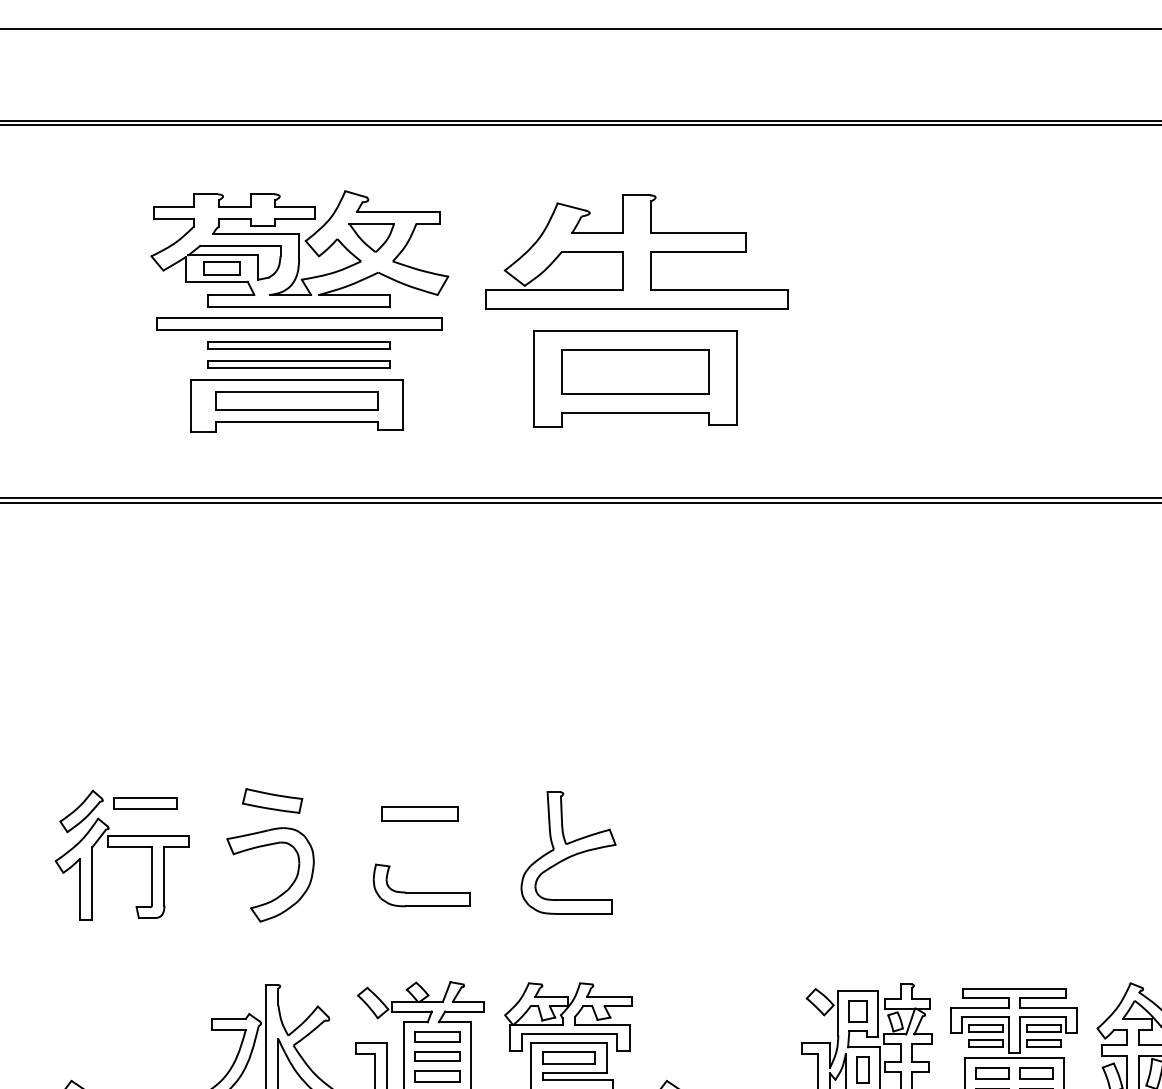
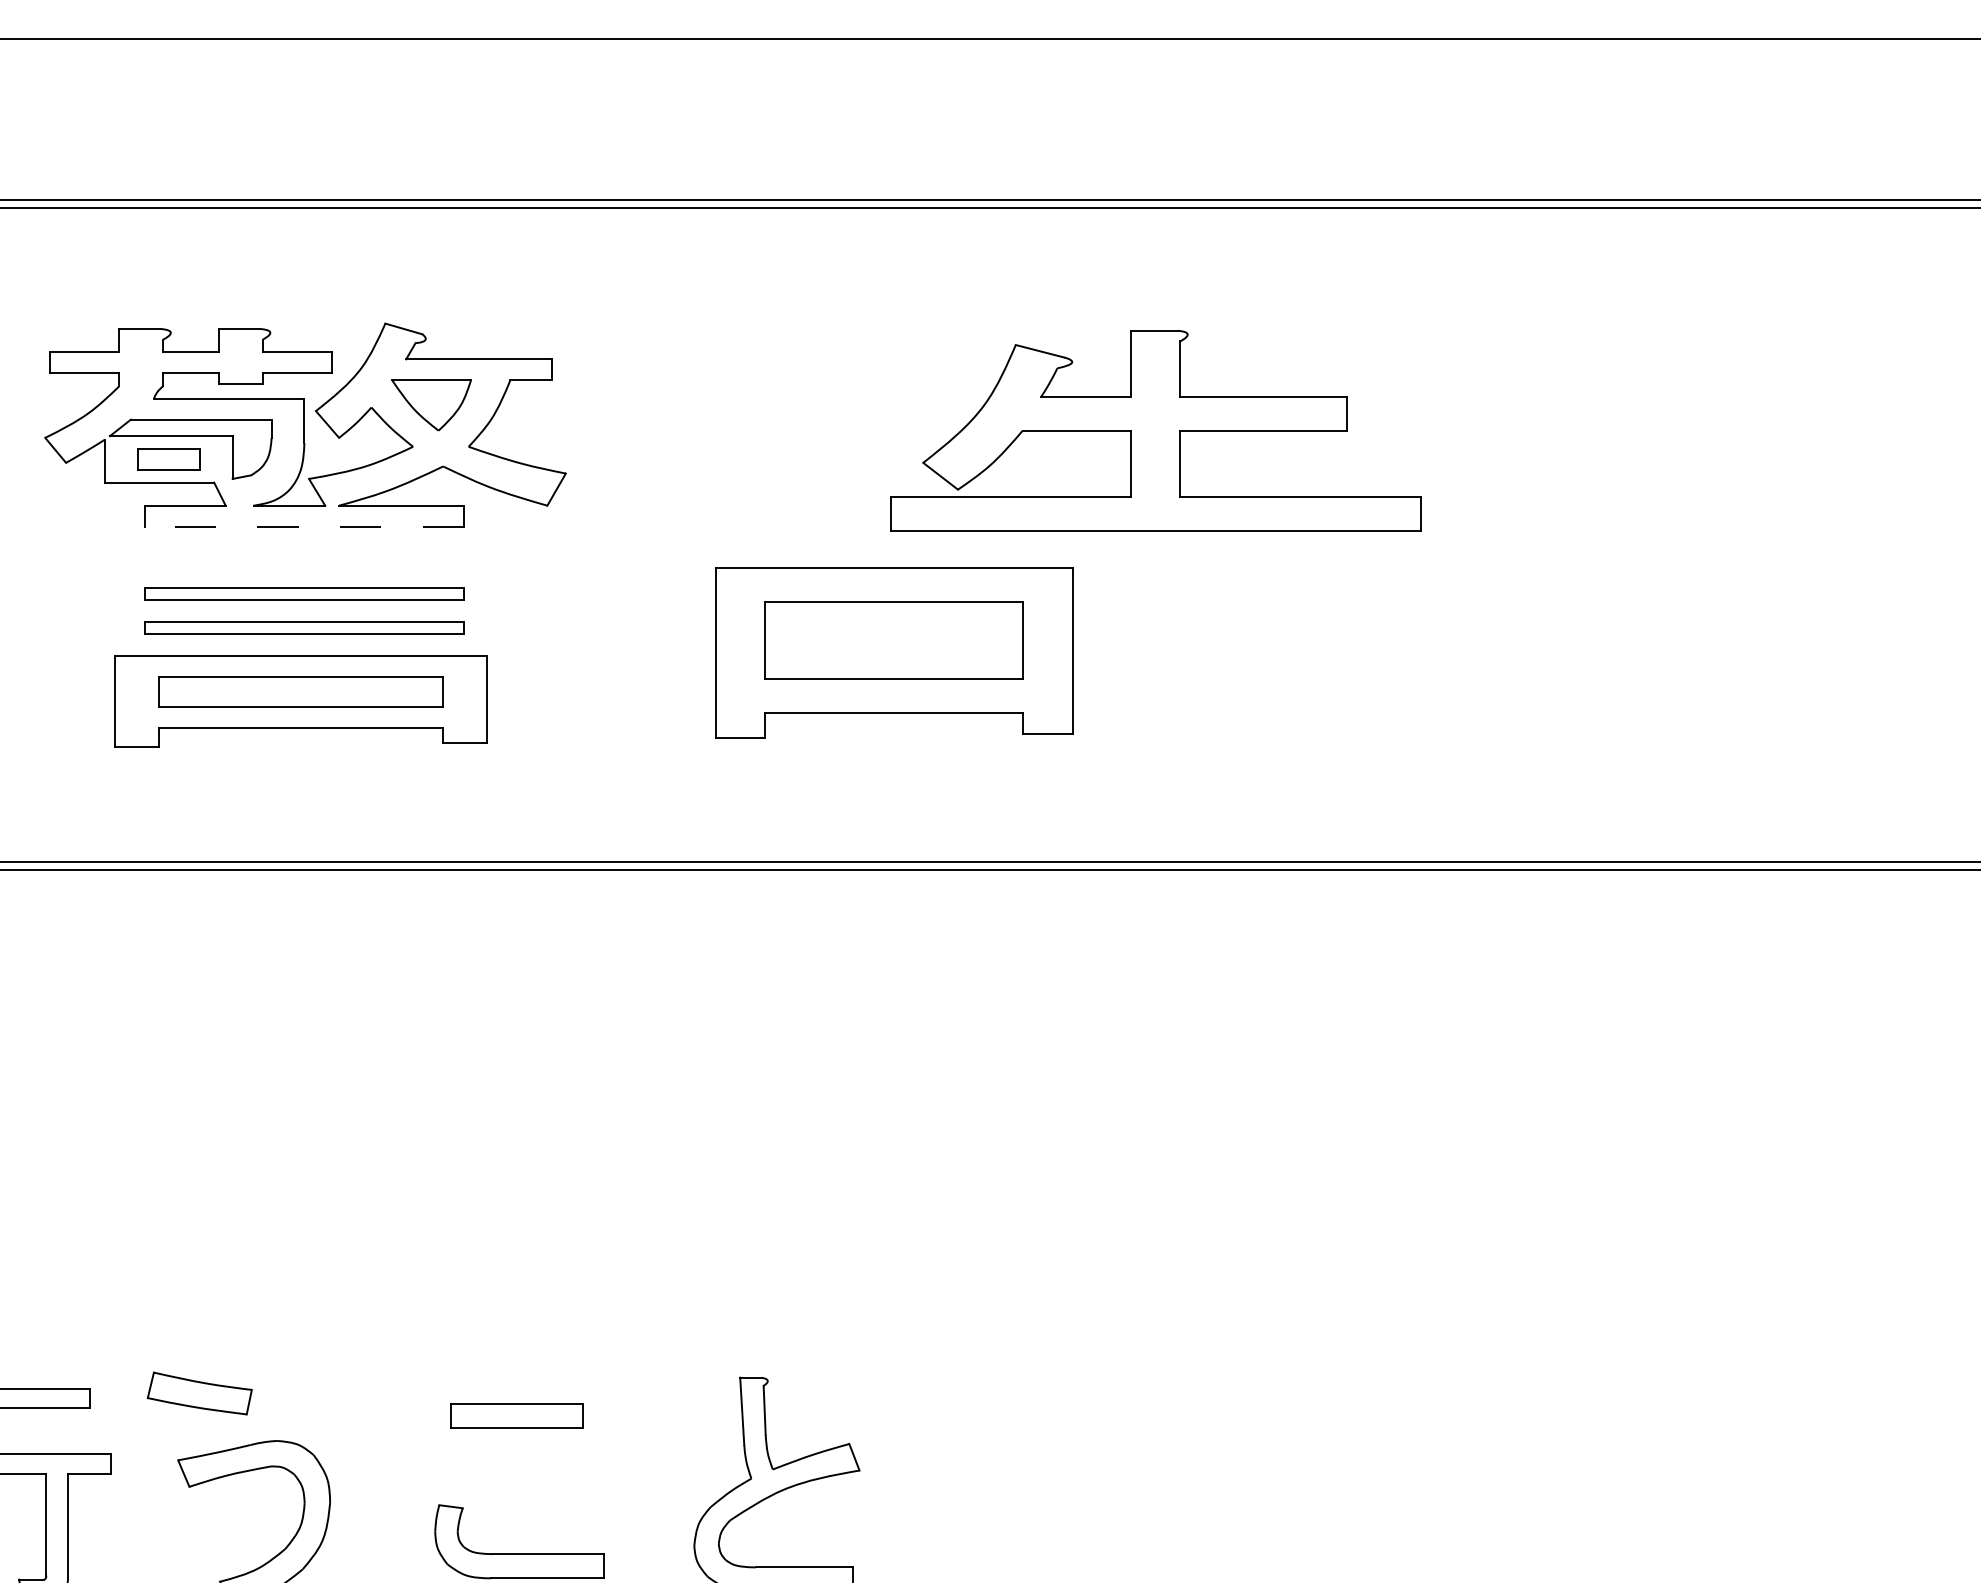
part: (636, 251) -> (1154, 429), moved
line: (299, 306) -> (304, 525), solid -> dashed
part: (299, 323) -> (304, 555), removed
part: (272, 800) -> (199, 1392), moved

